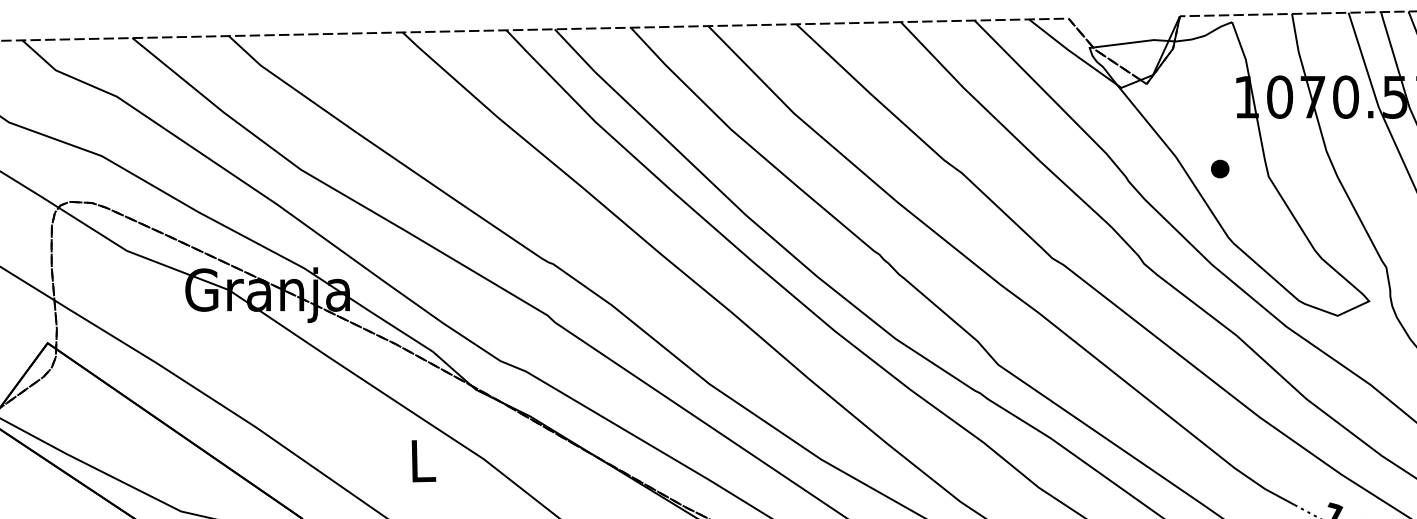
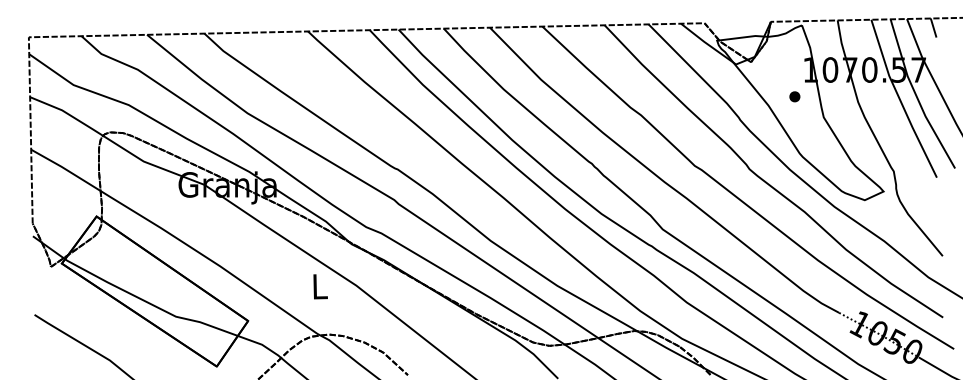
part: (1219, 168) -> (794, 96), moved

